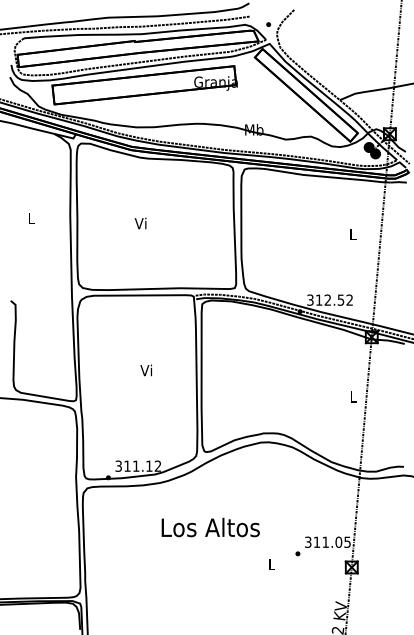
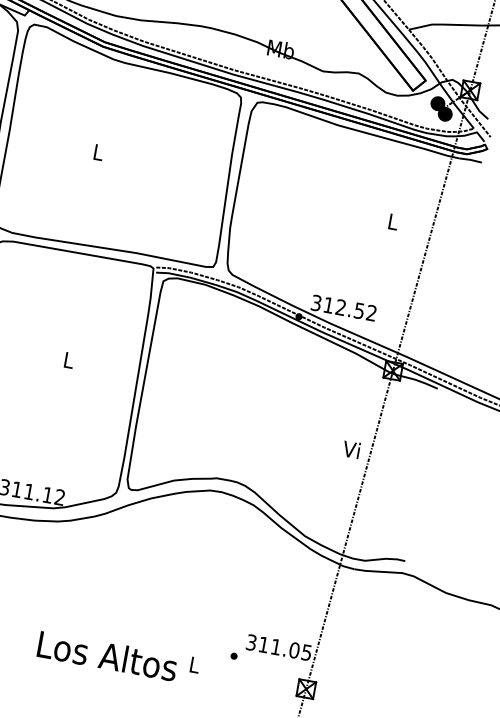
text: (140, 223) -> (97, 152), Vi -> L
text: (145, 370) -> (66, 359), Vi -> L
text: (352, 396) -> (350, 449), L -> Vi
text: (210, 527) -> (107, 655), moved

